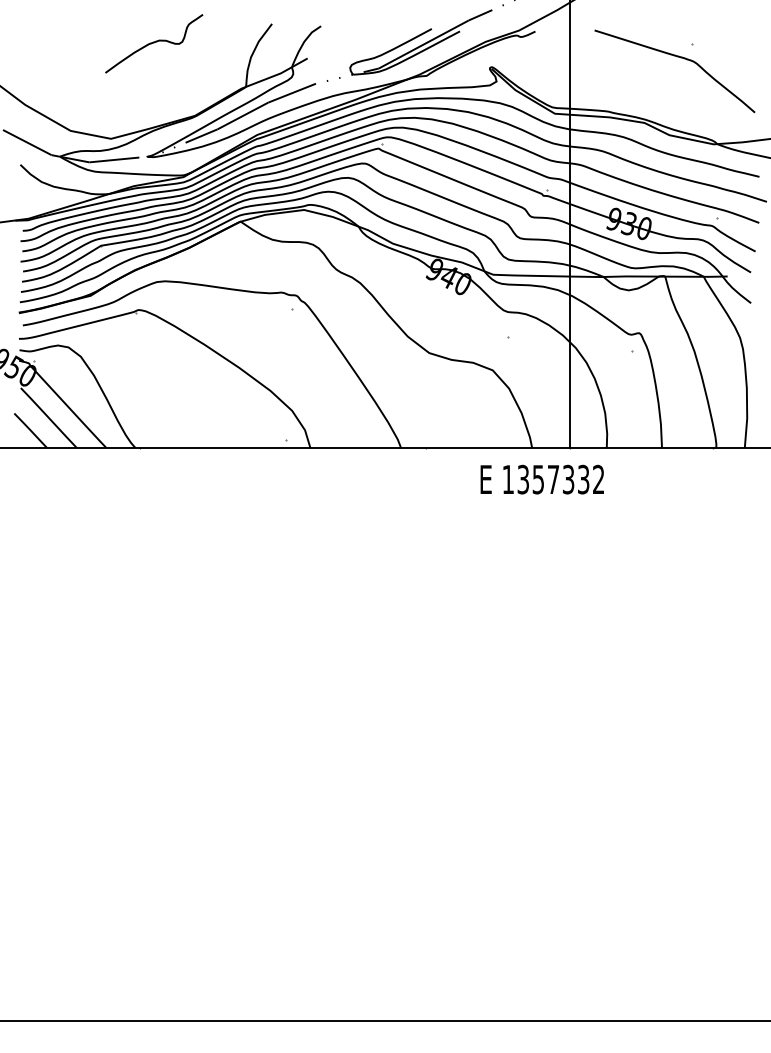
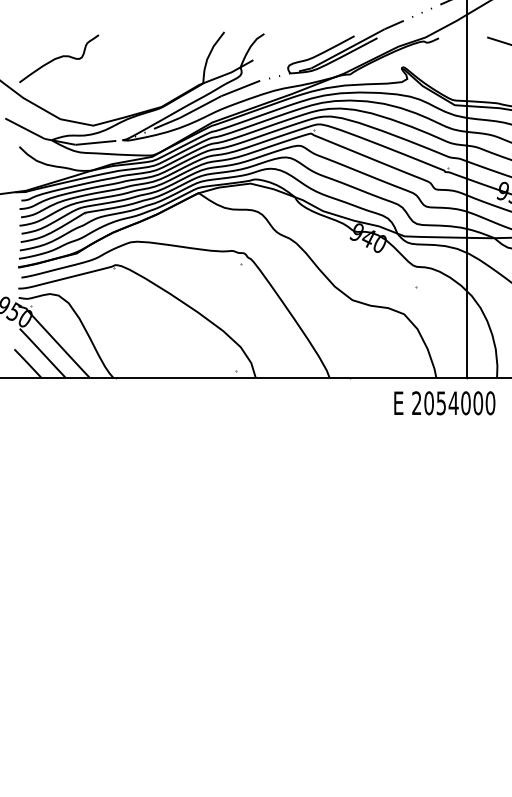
curve: (154, 43) -> (59, 58), moved
text: (553, 479) -> (453, 403), 1357332 -> 2054000

